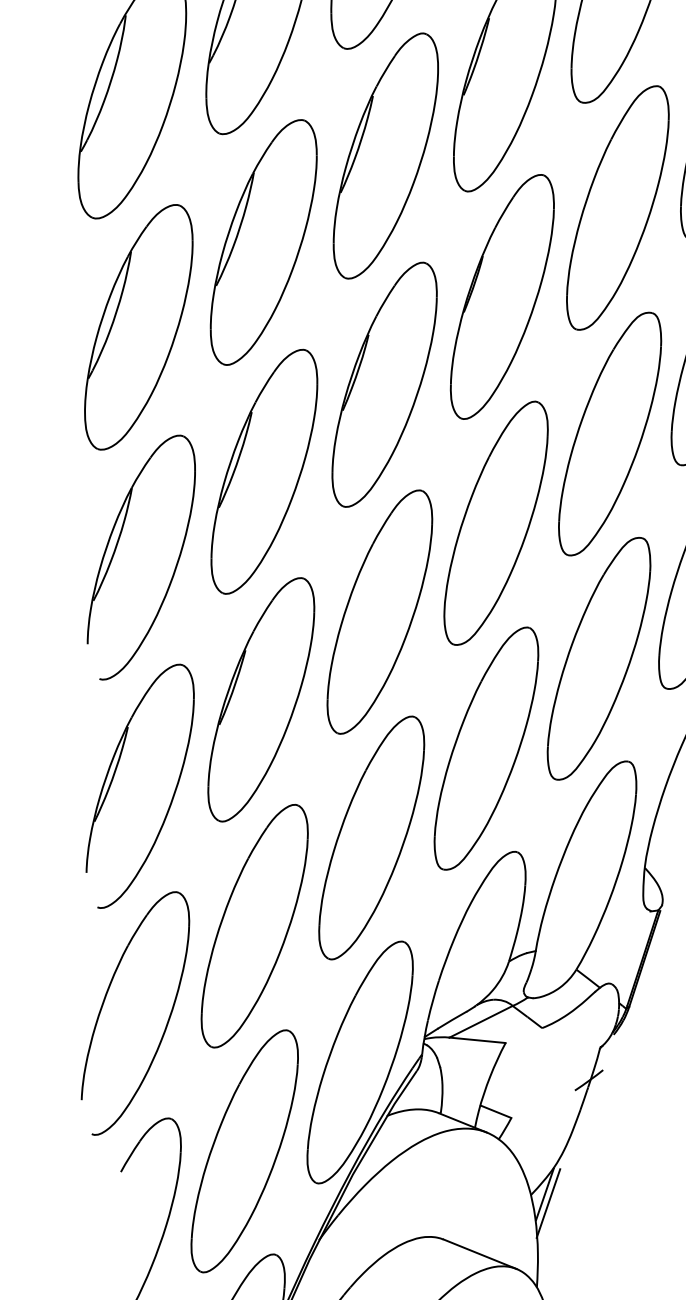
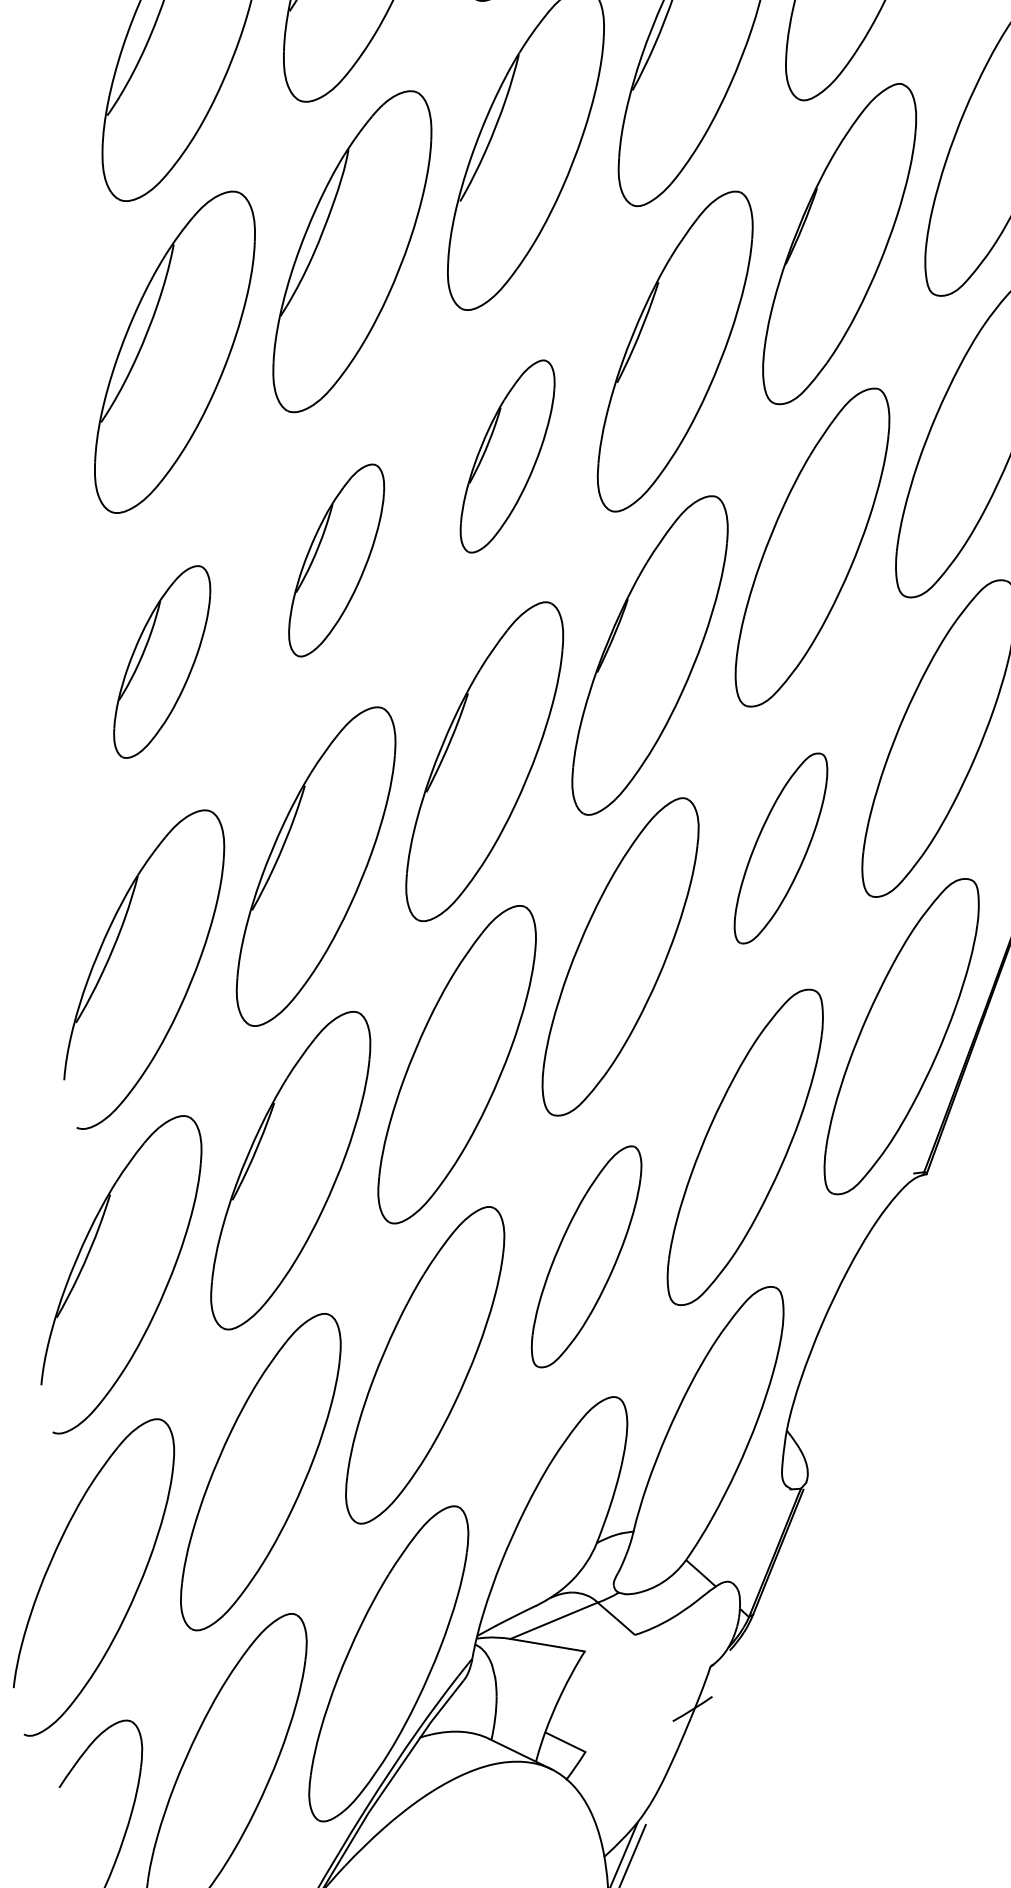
part: (385, 156) -> (507, 456), size x0.6
part: (263, 242) -> (336, 560), size x0.6
part: (139, 326) -> (162, 661), size x0.6
part: (609, 434) -> (780, 848), size x0.6
part: (486, 748) -> (586, 1256), size x0.7

